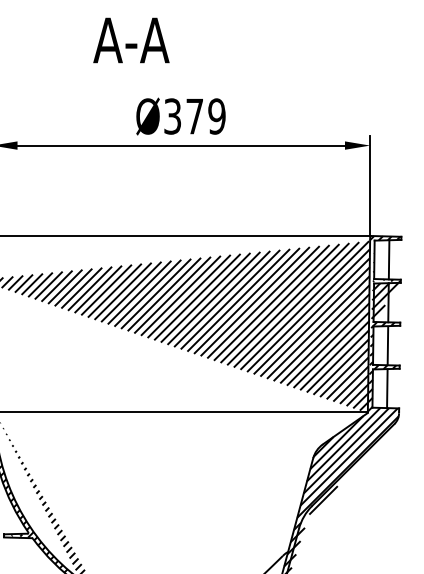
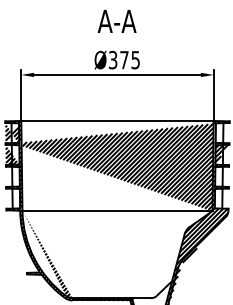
text: (130, 40) -> (116, 21), moved
text: (216, 115) -> (135, 59), Ø379 -> Ø375

